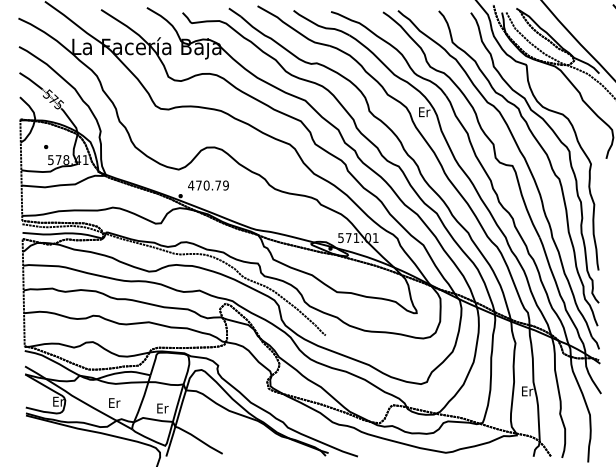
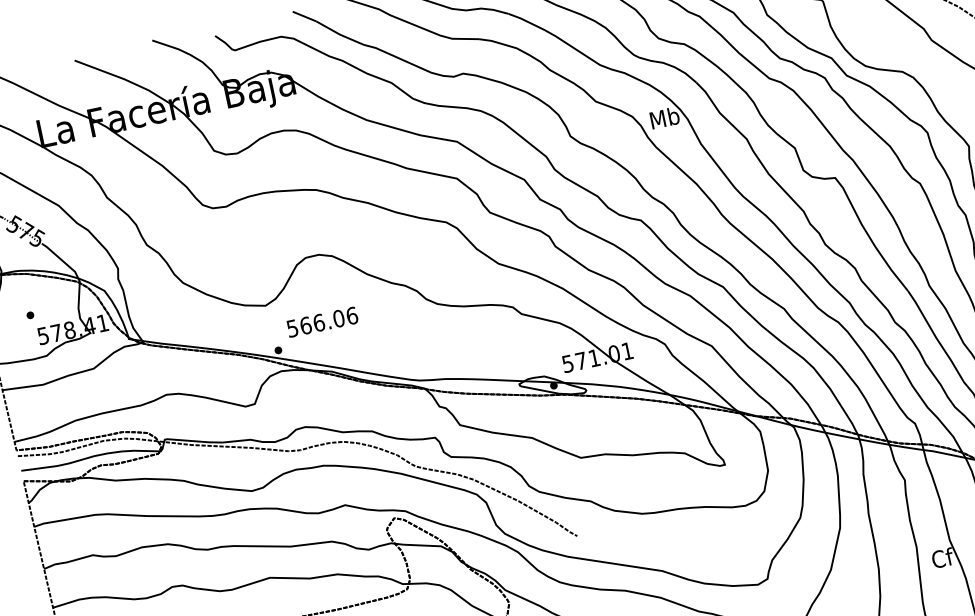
text: (424, 112) -> (665, 118), Er -> Mb
text: (208, 185) -> (322, 322), 470.79 -> 566.06
text: (527, 391) -> (942, 558), Er -> Cf

